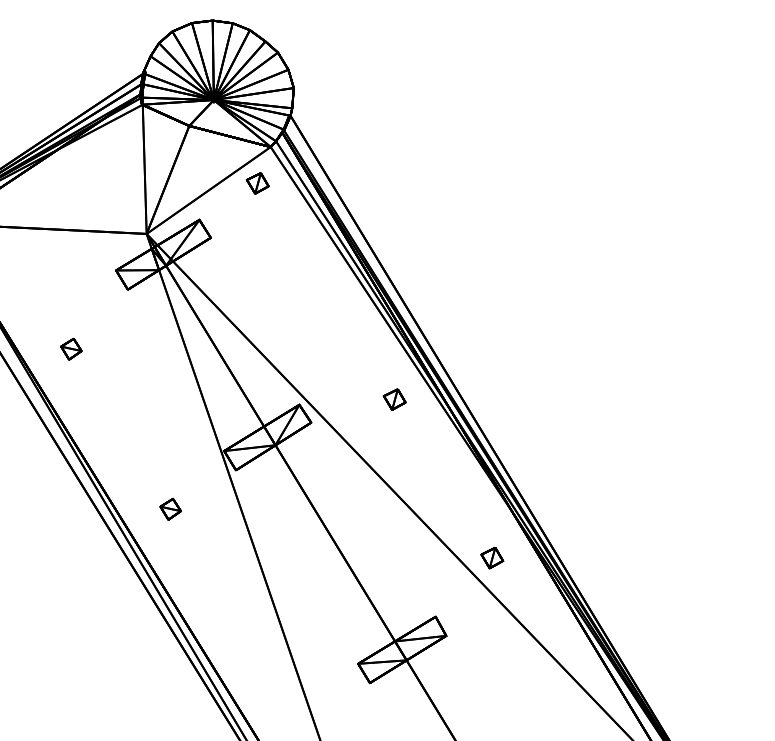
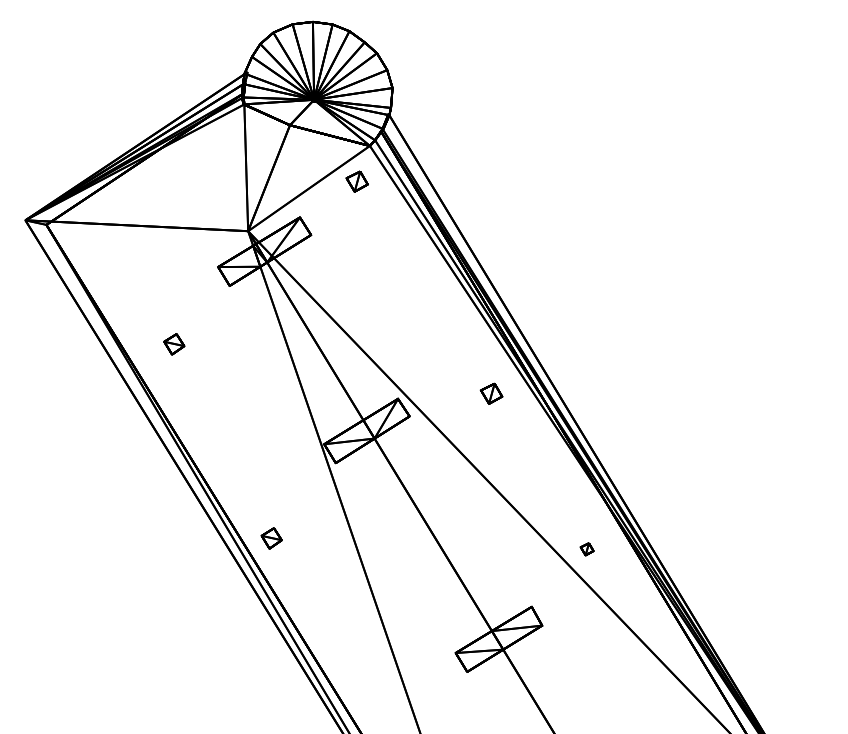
part: (170, 509) -> (271, 538), moved
part: (491, 558) -> (586, 549), size x0.6

